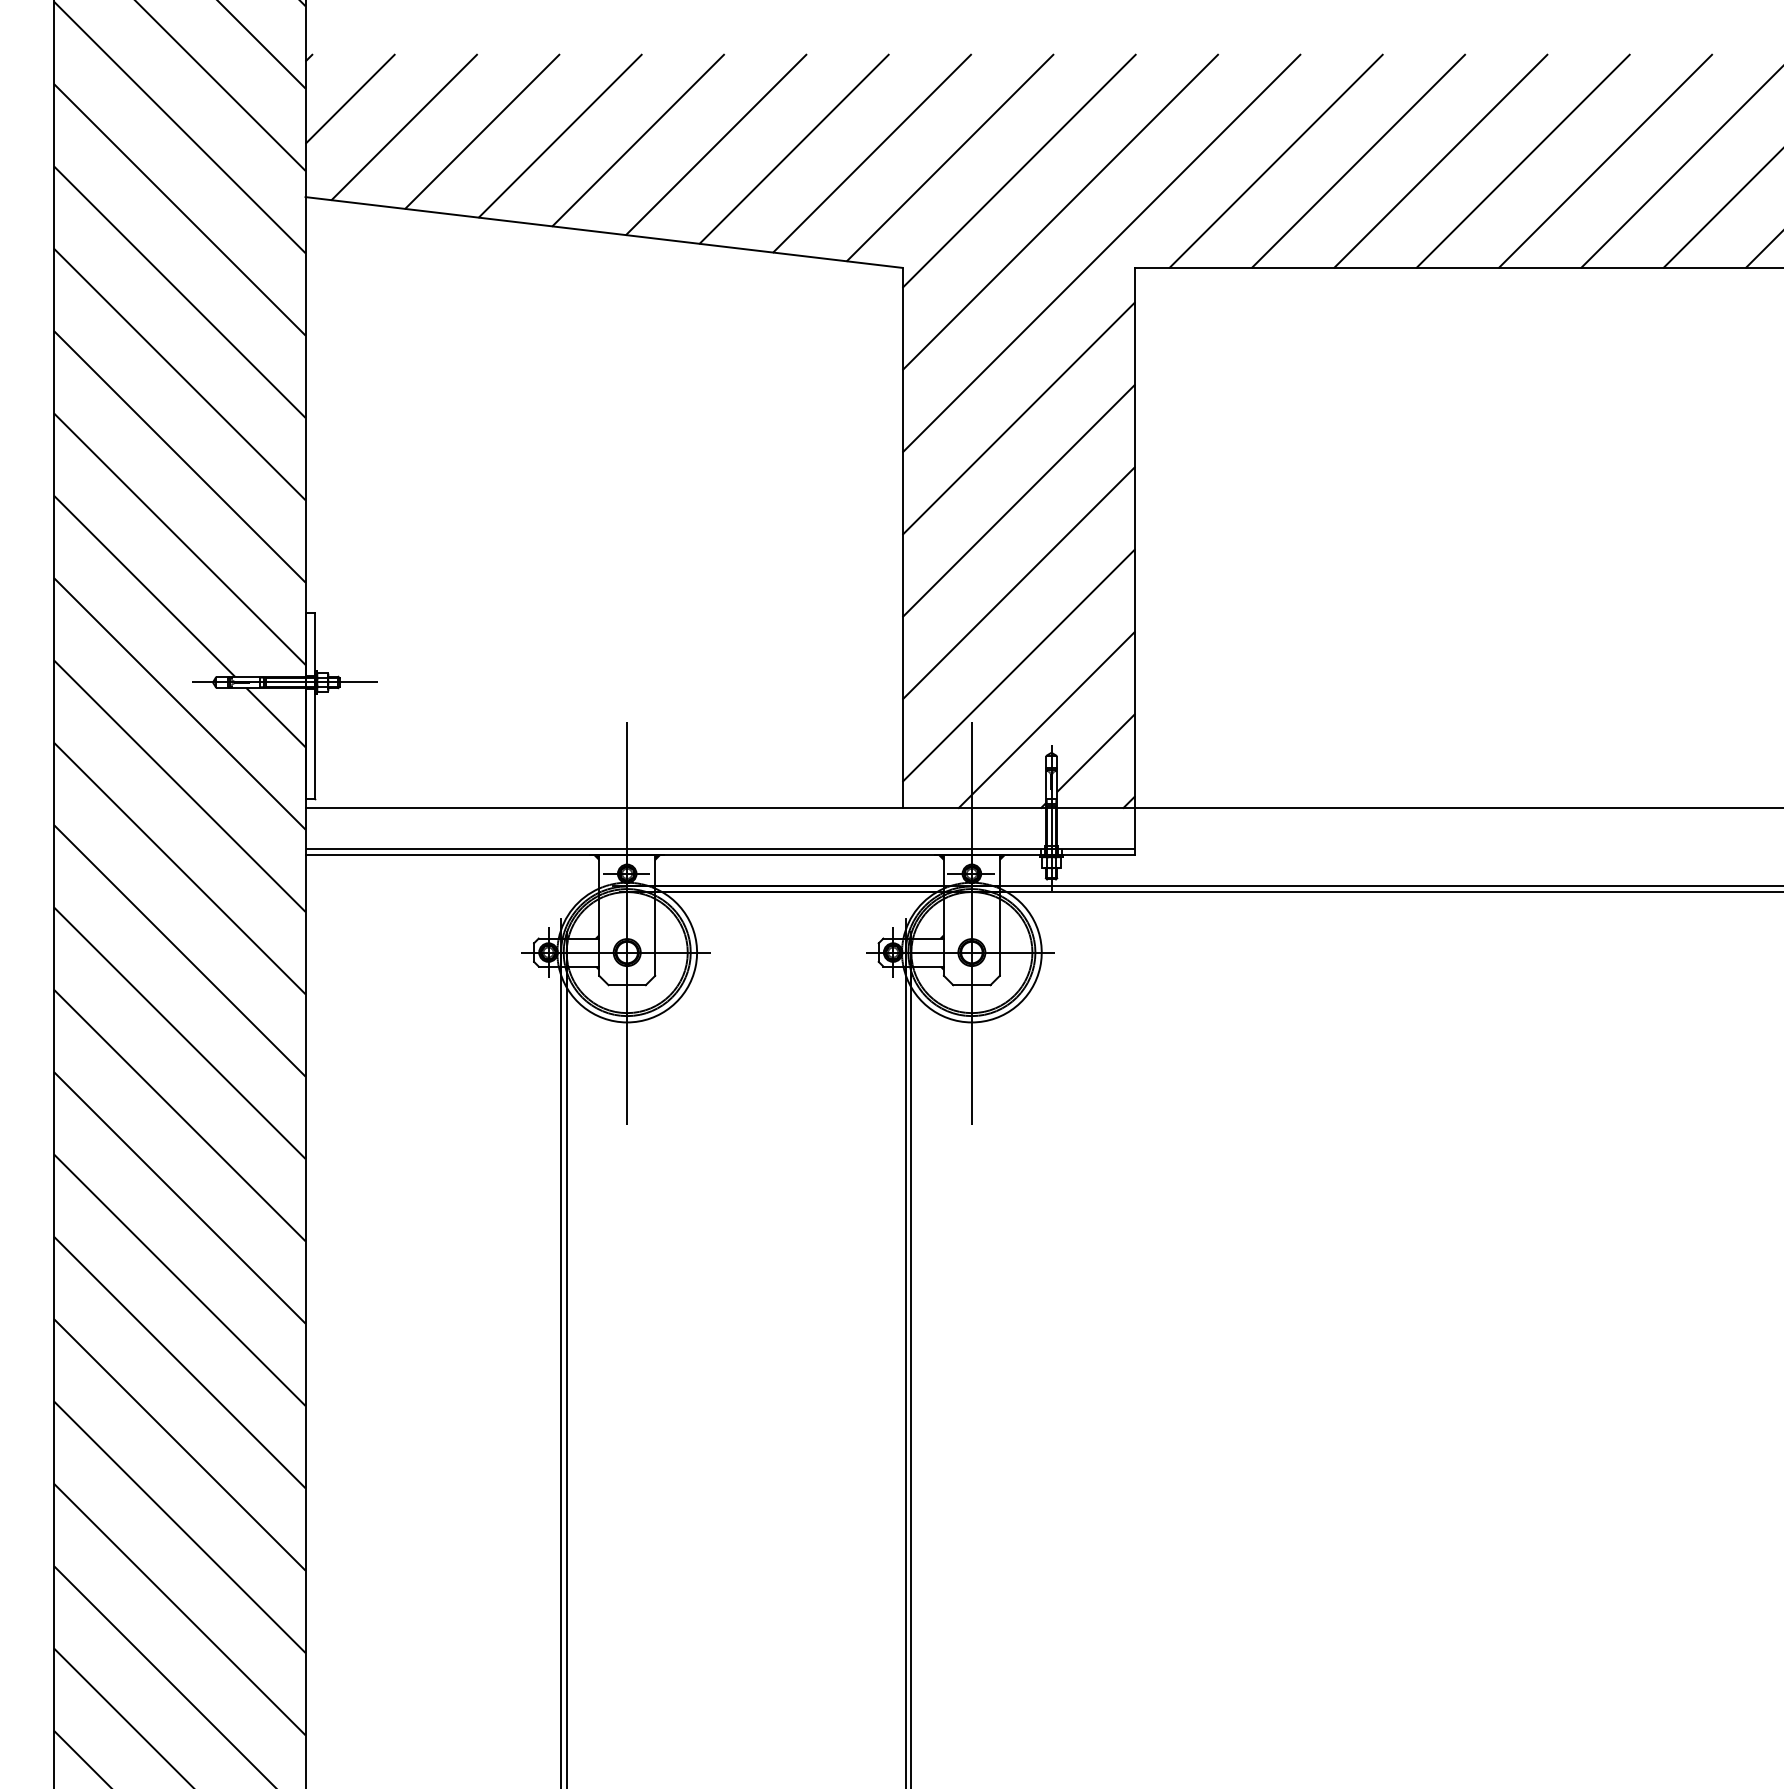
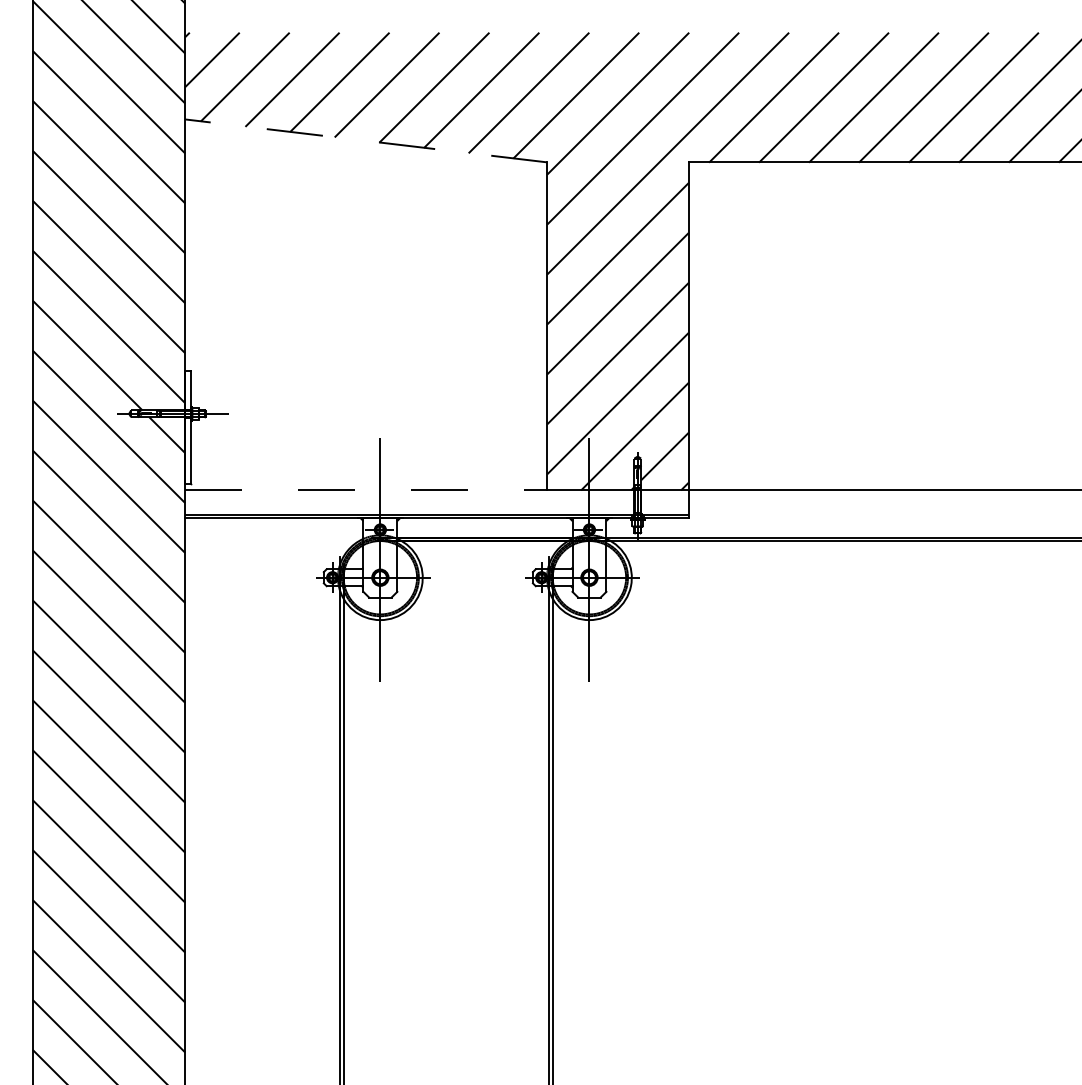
line: (602, 231) -> (365, 140), solid -> dashed
line: (604, 808) -> (366, 490), solid -> dashed

